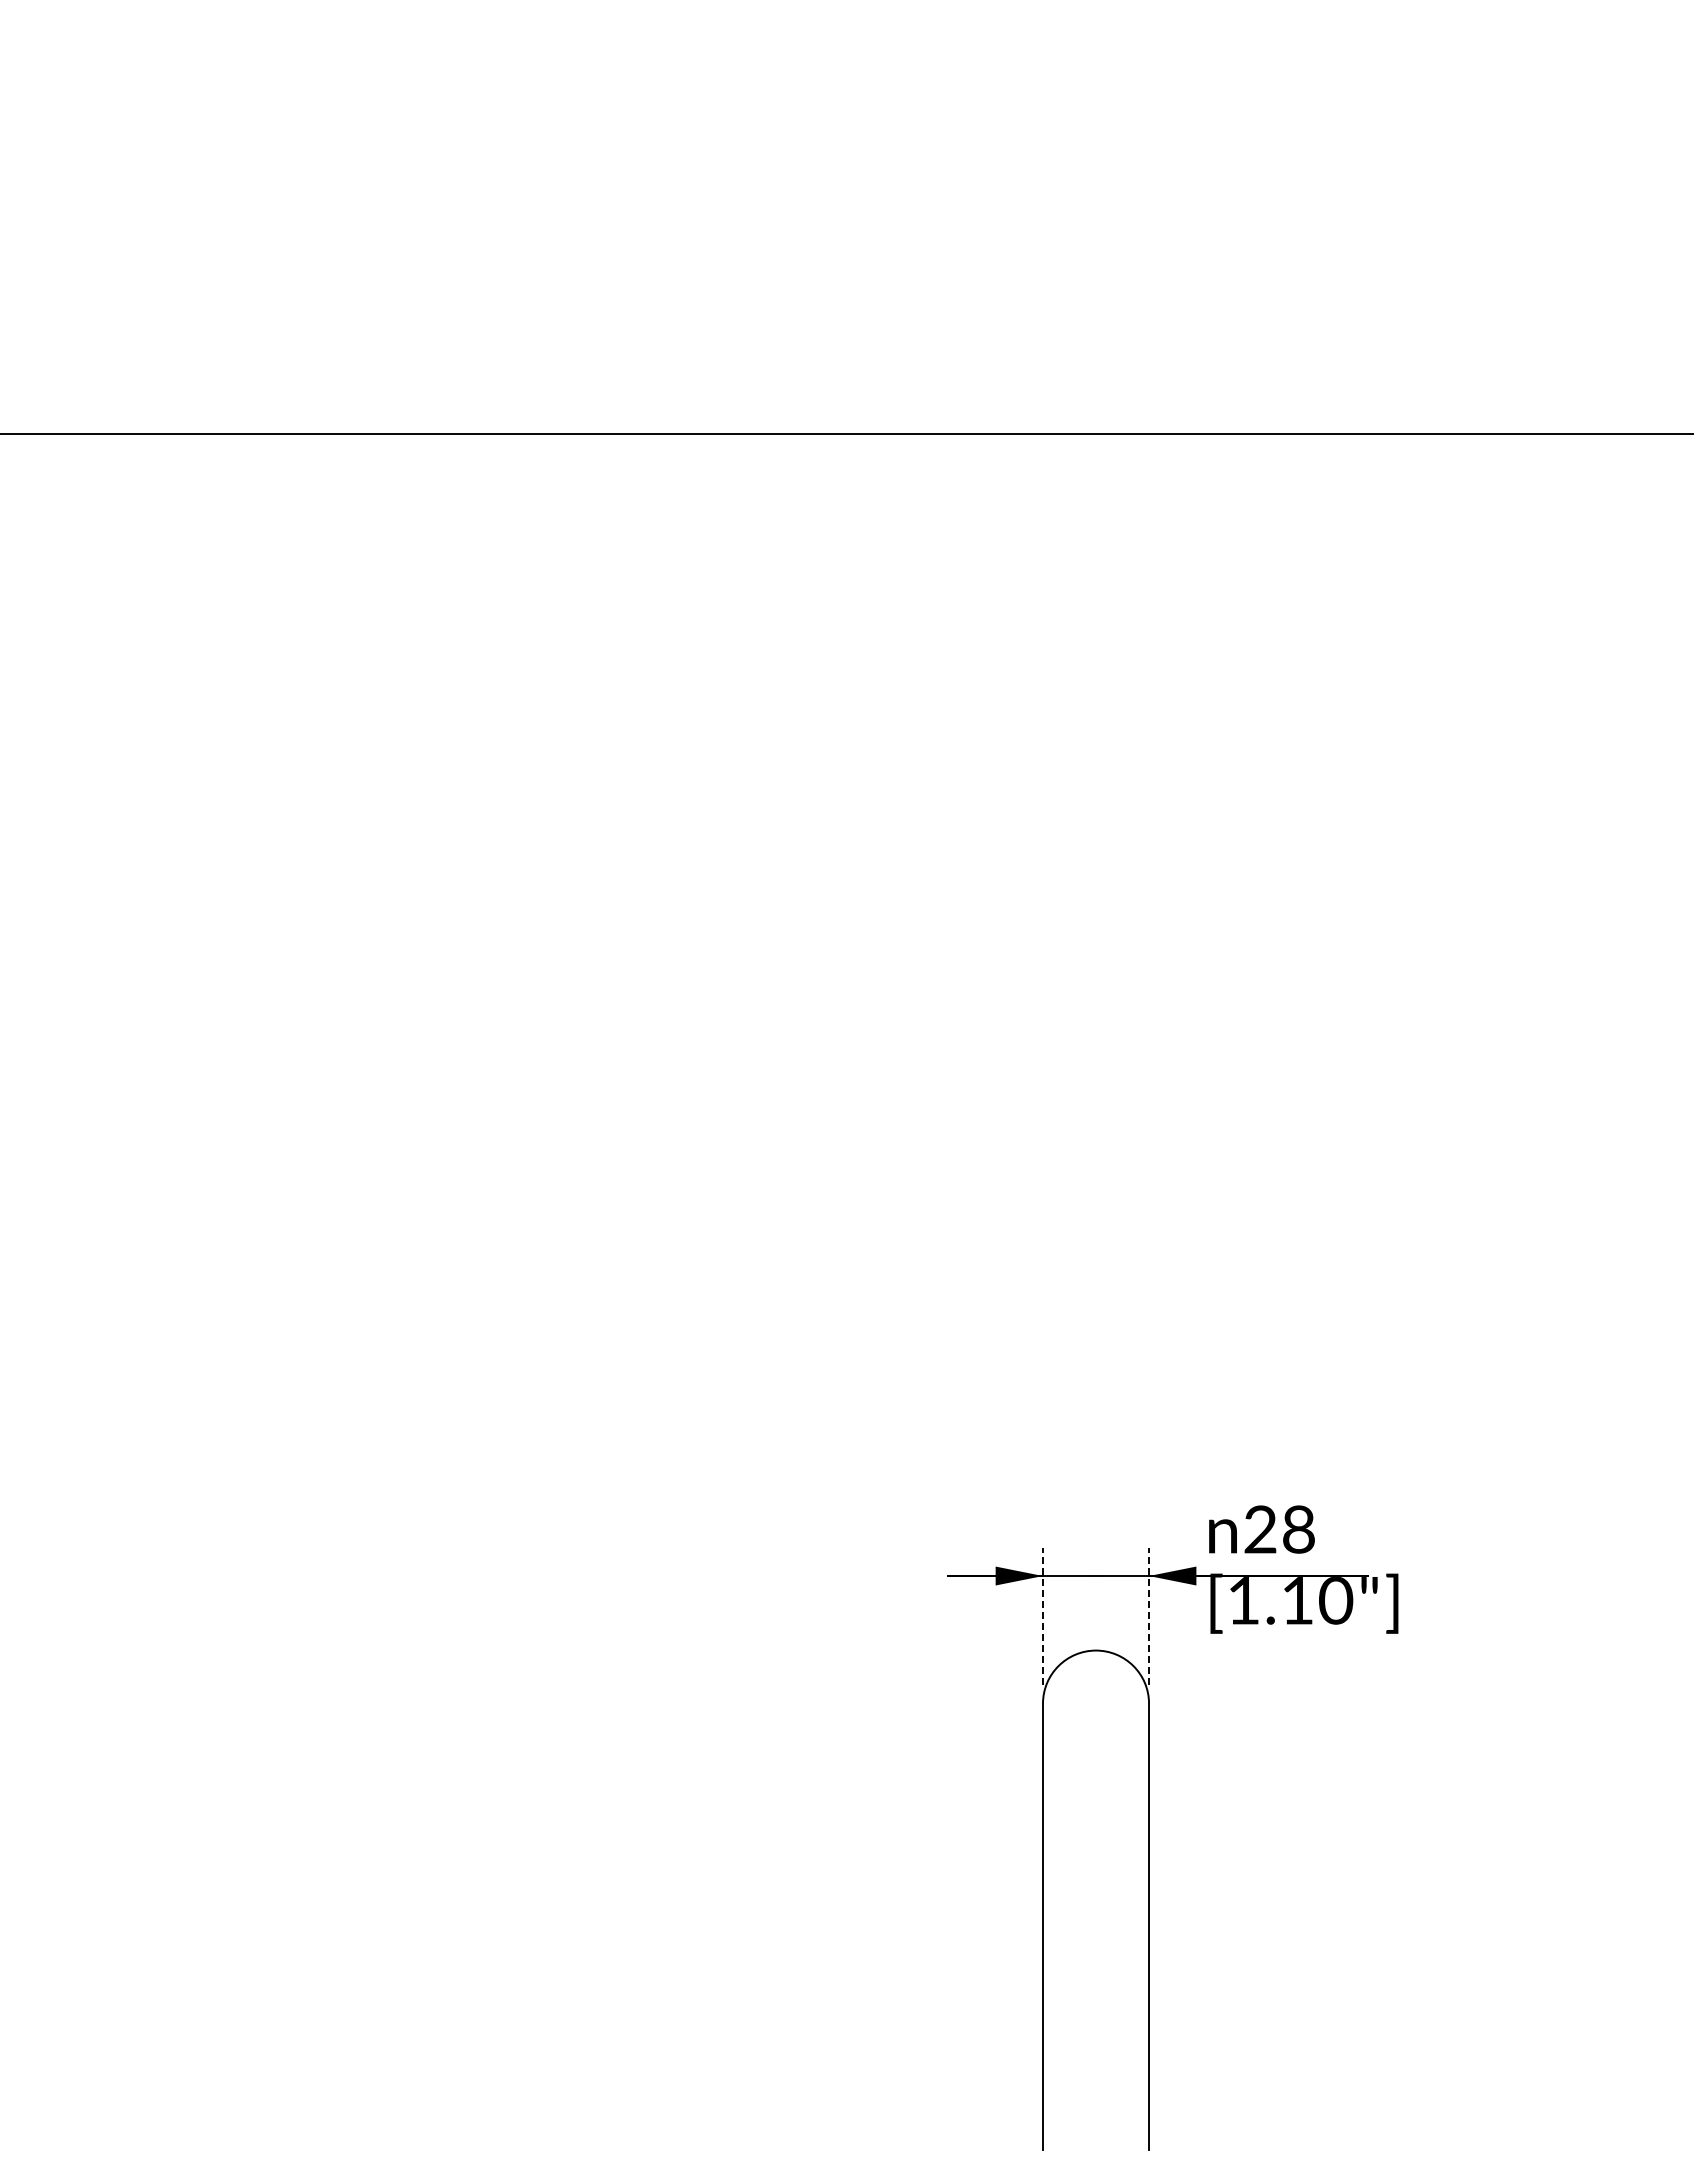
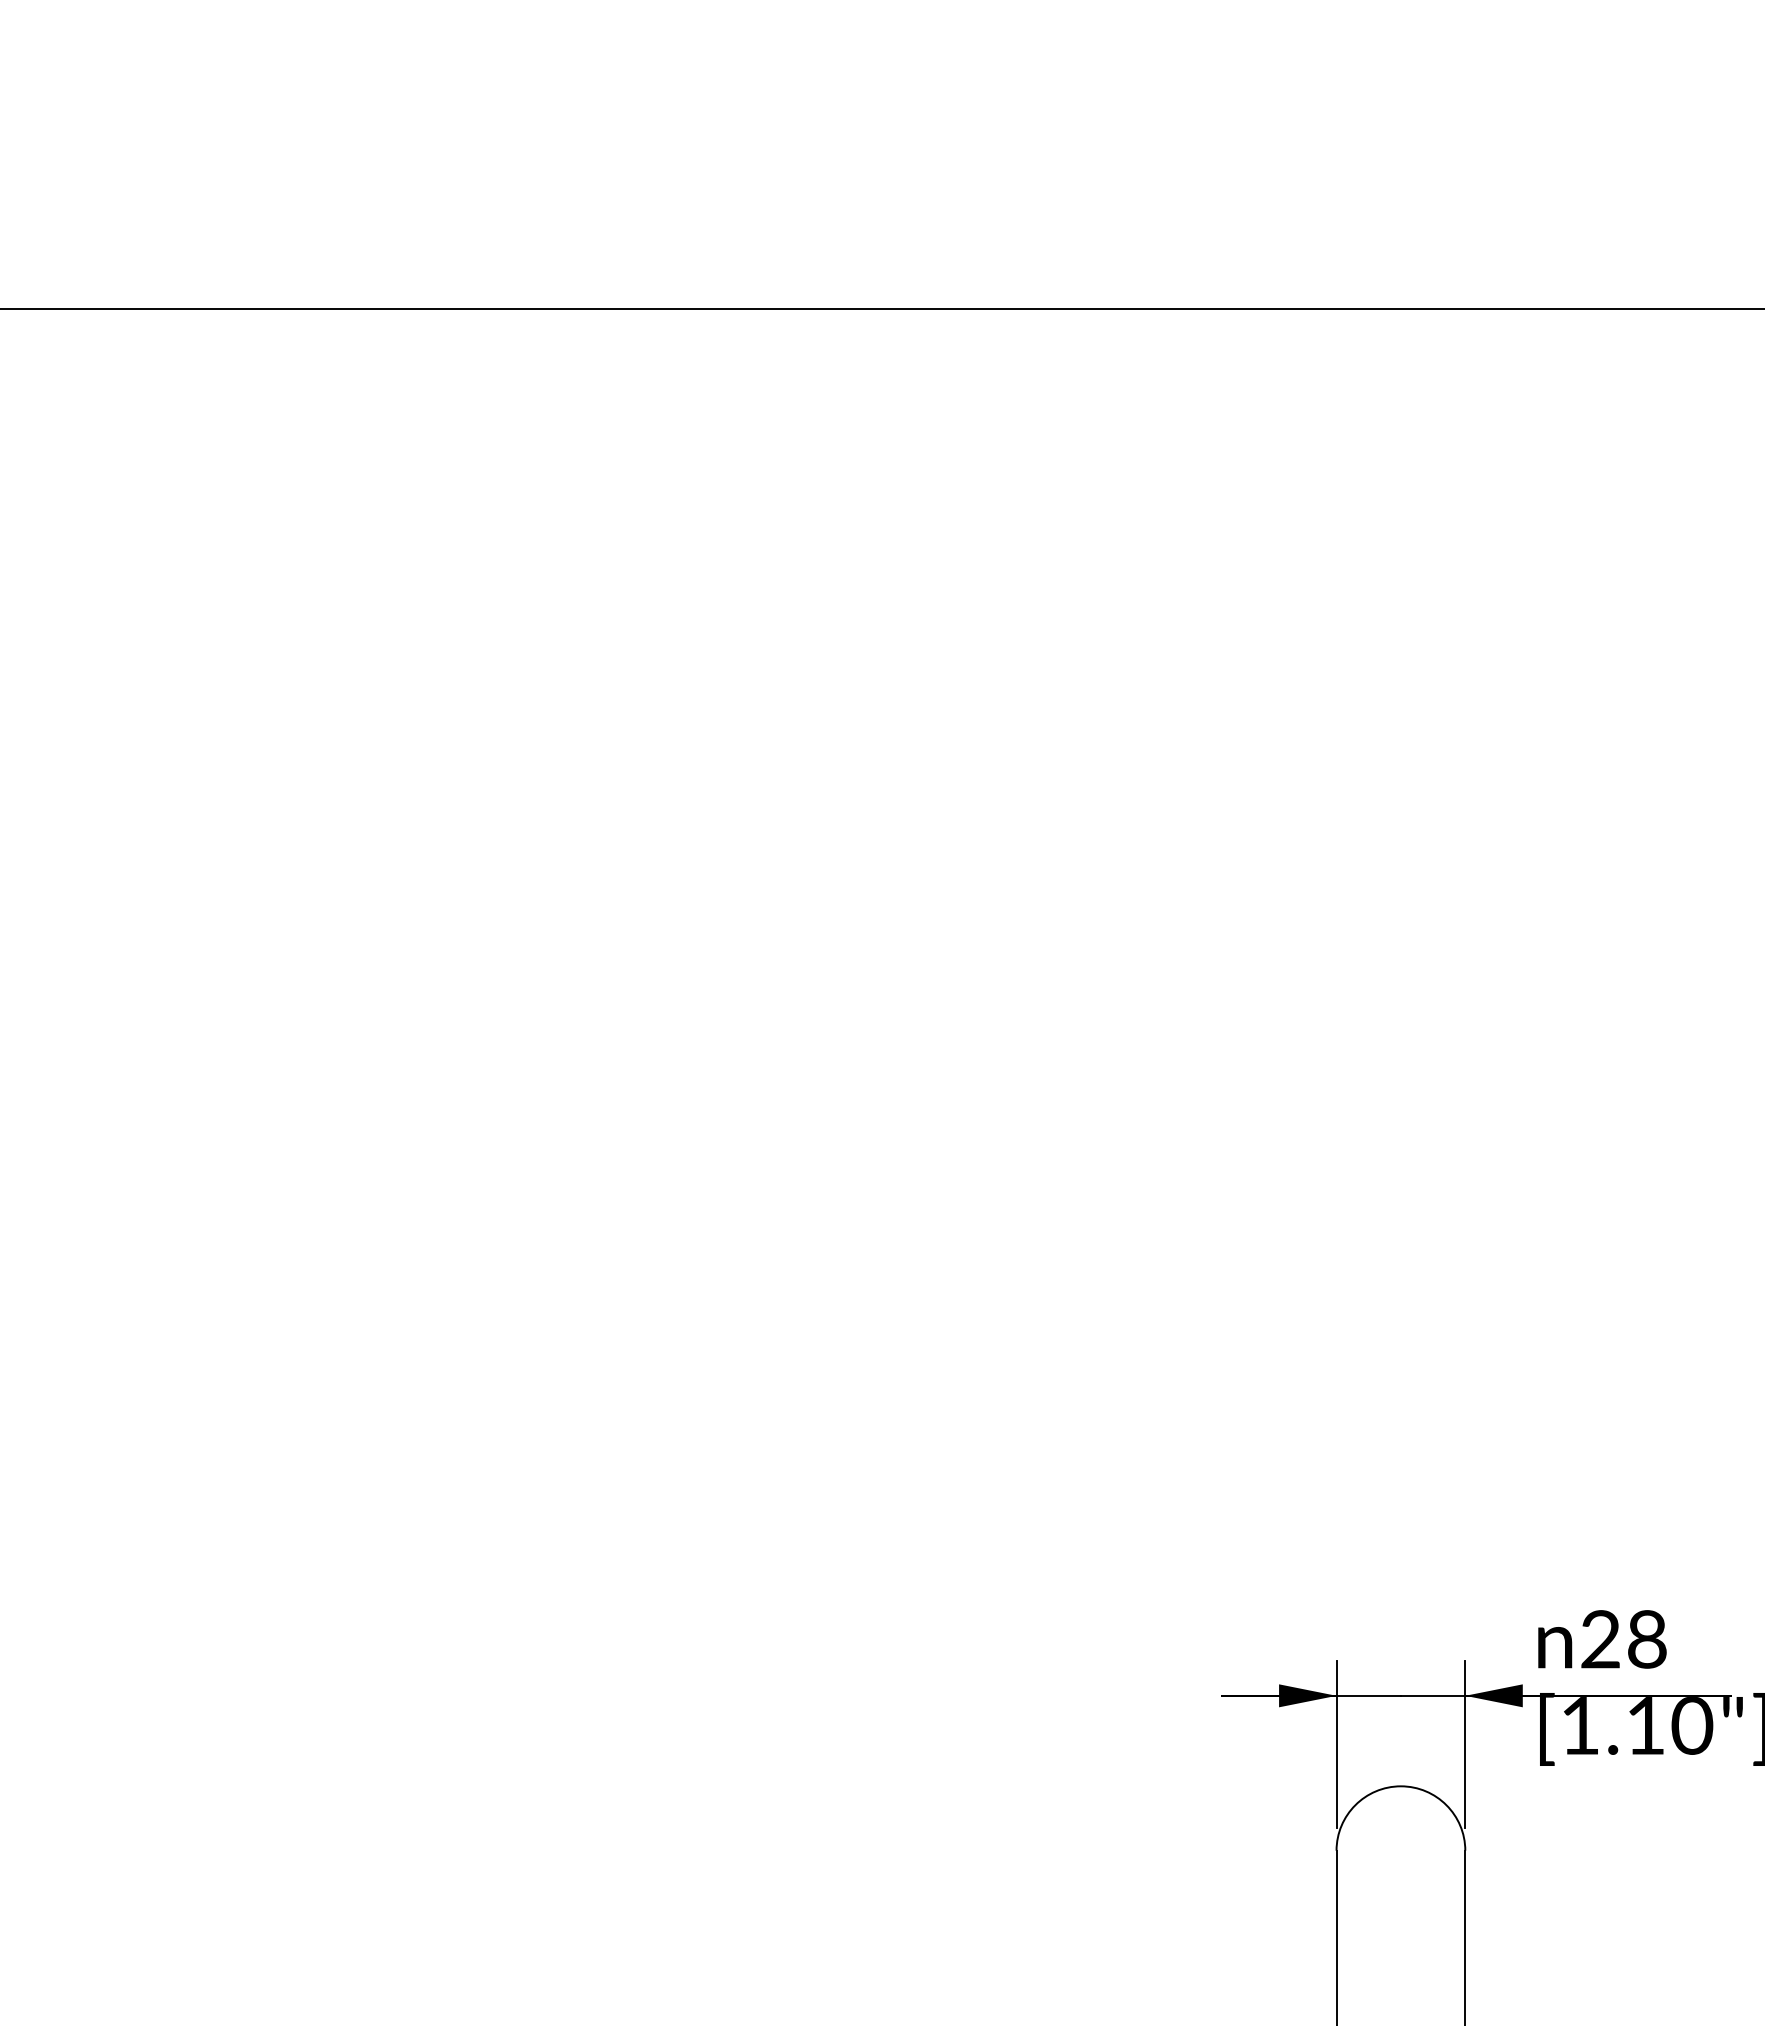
line: (1043, 1616) -> (1337, 1744), dashed -> solid
line: (1149, 1616) -> (1465, 1744), dashed -> solid

